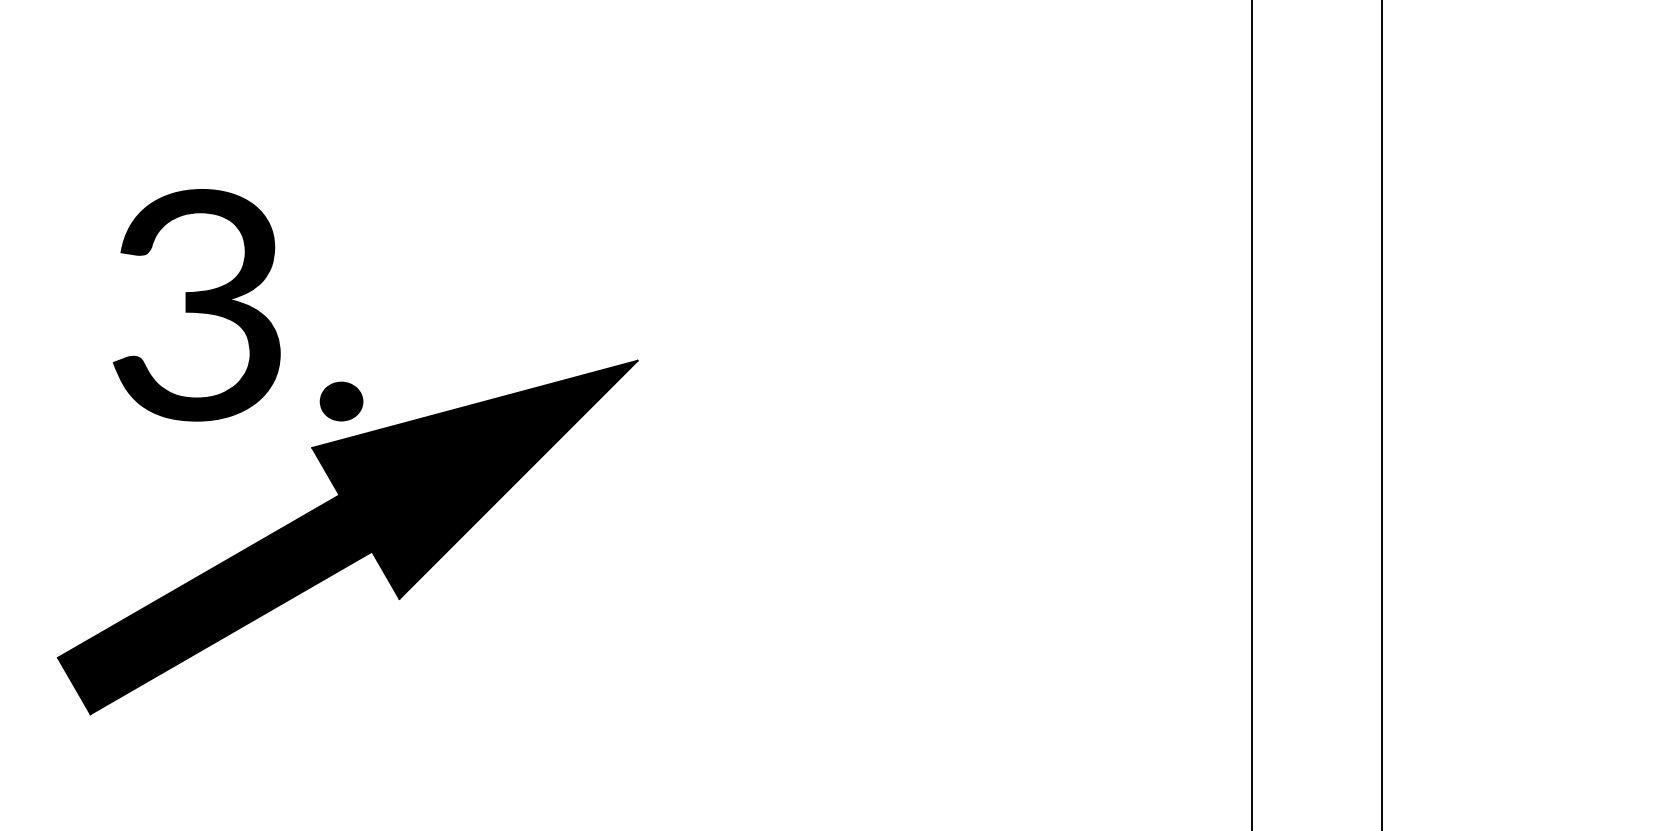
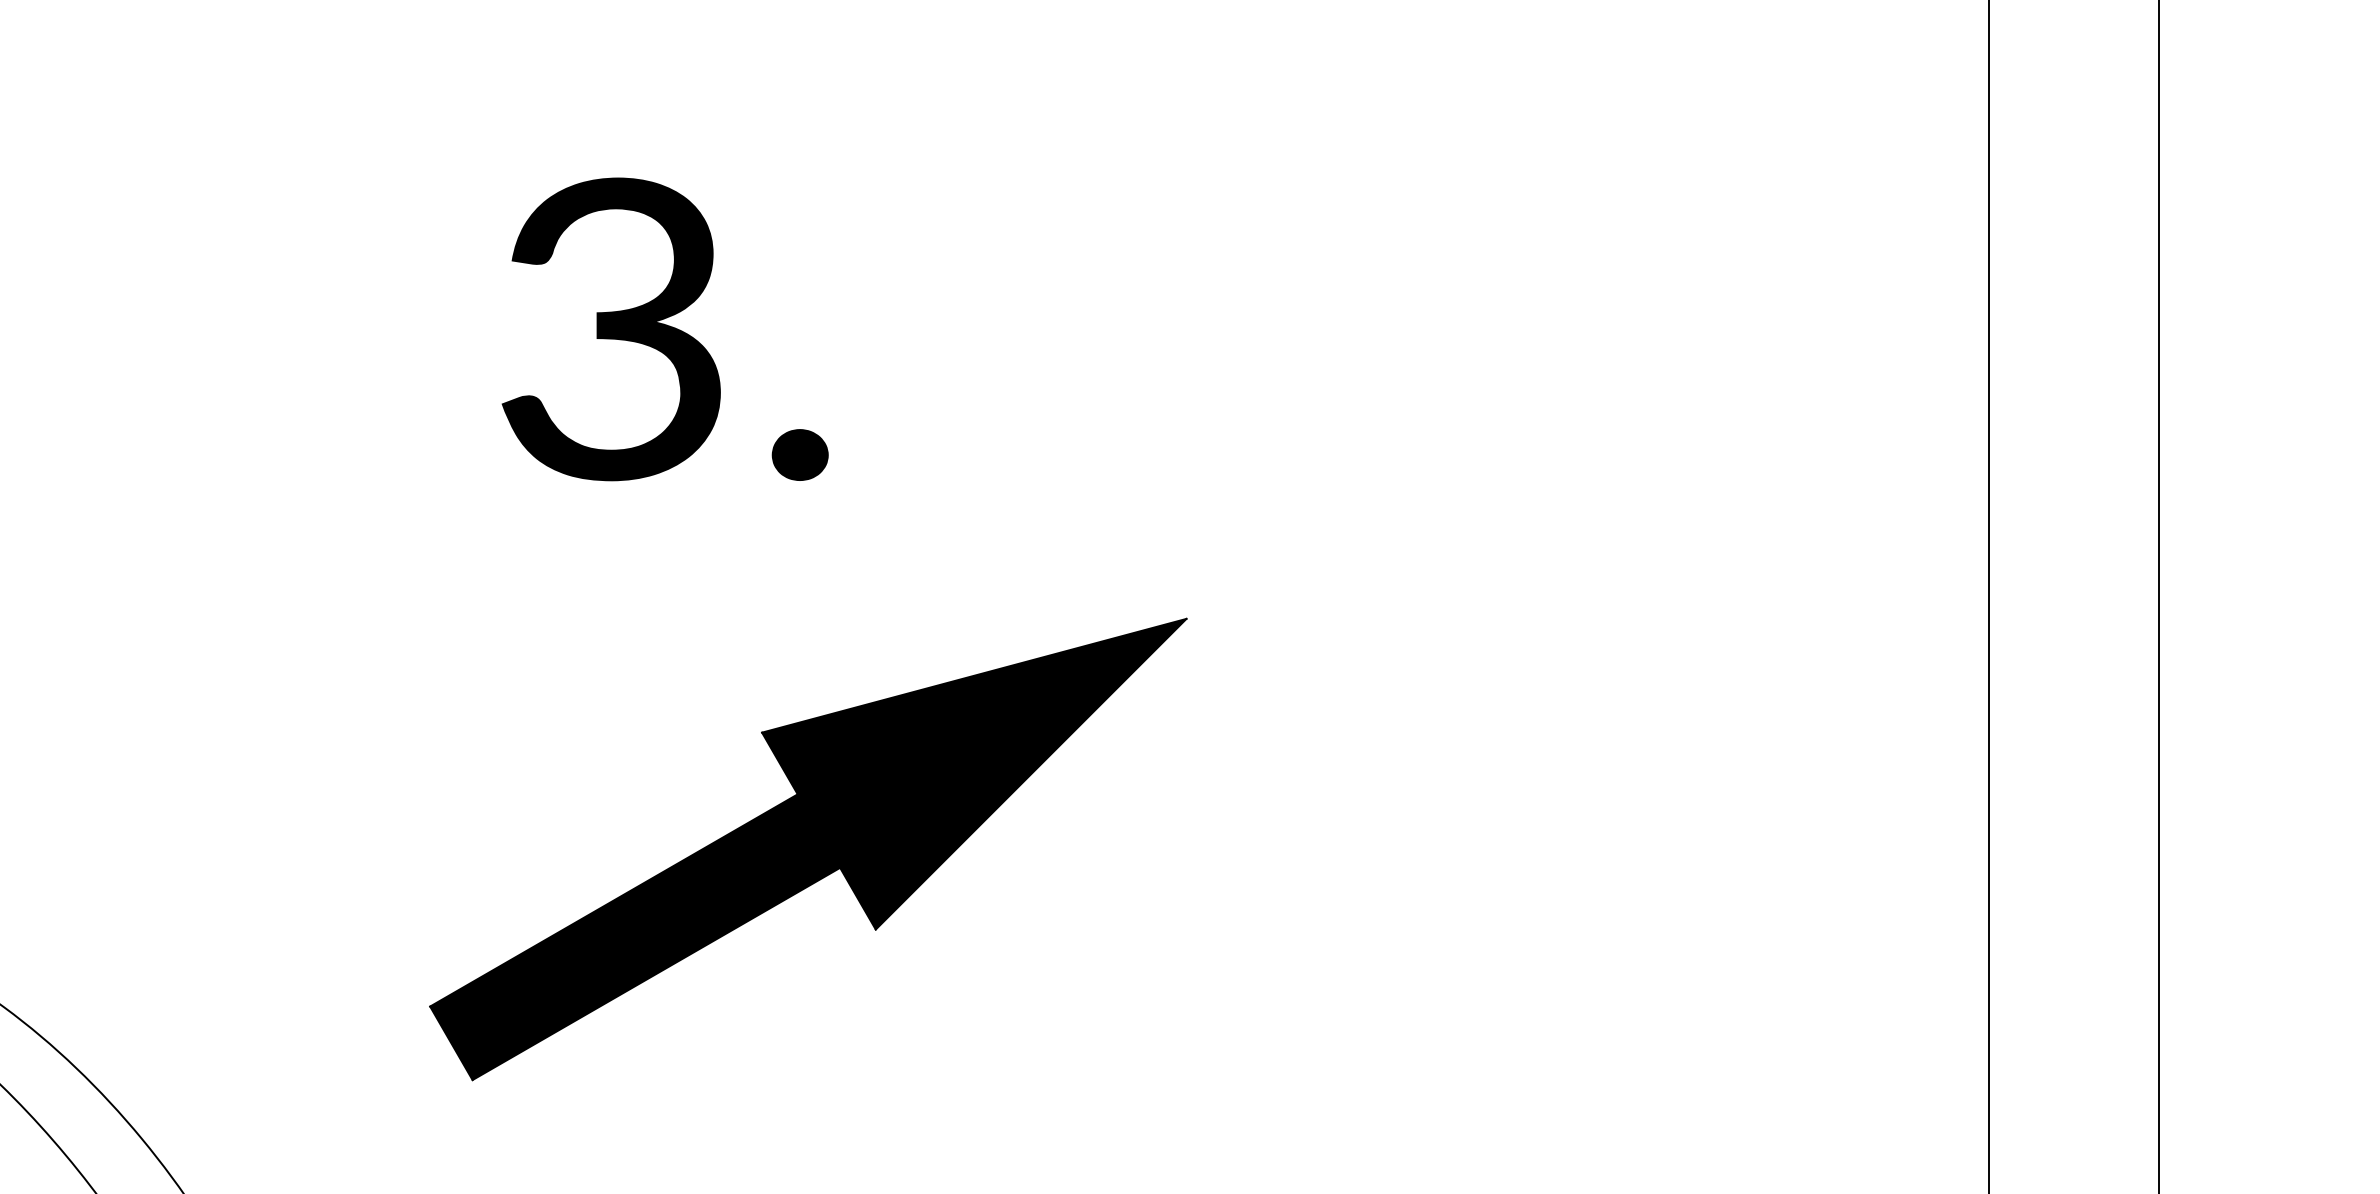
text: (237, 305) -> (664, 329), moved

